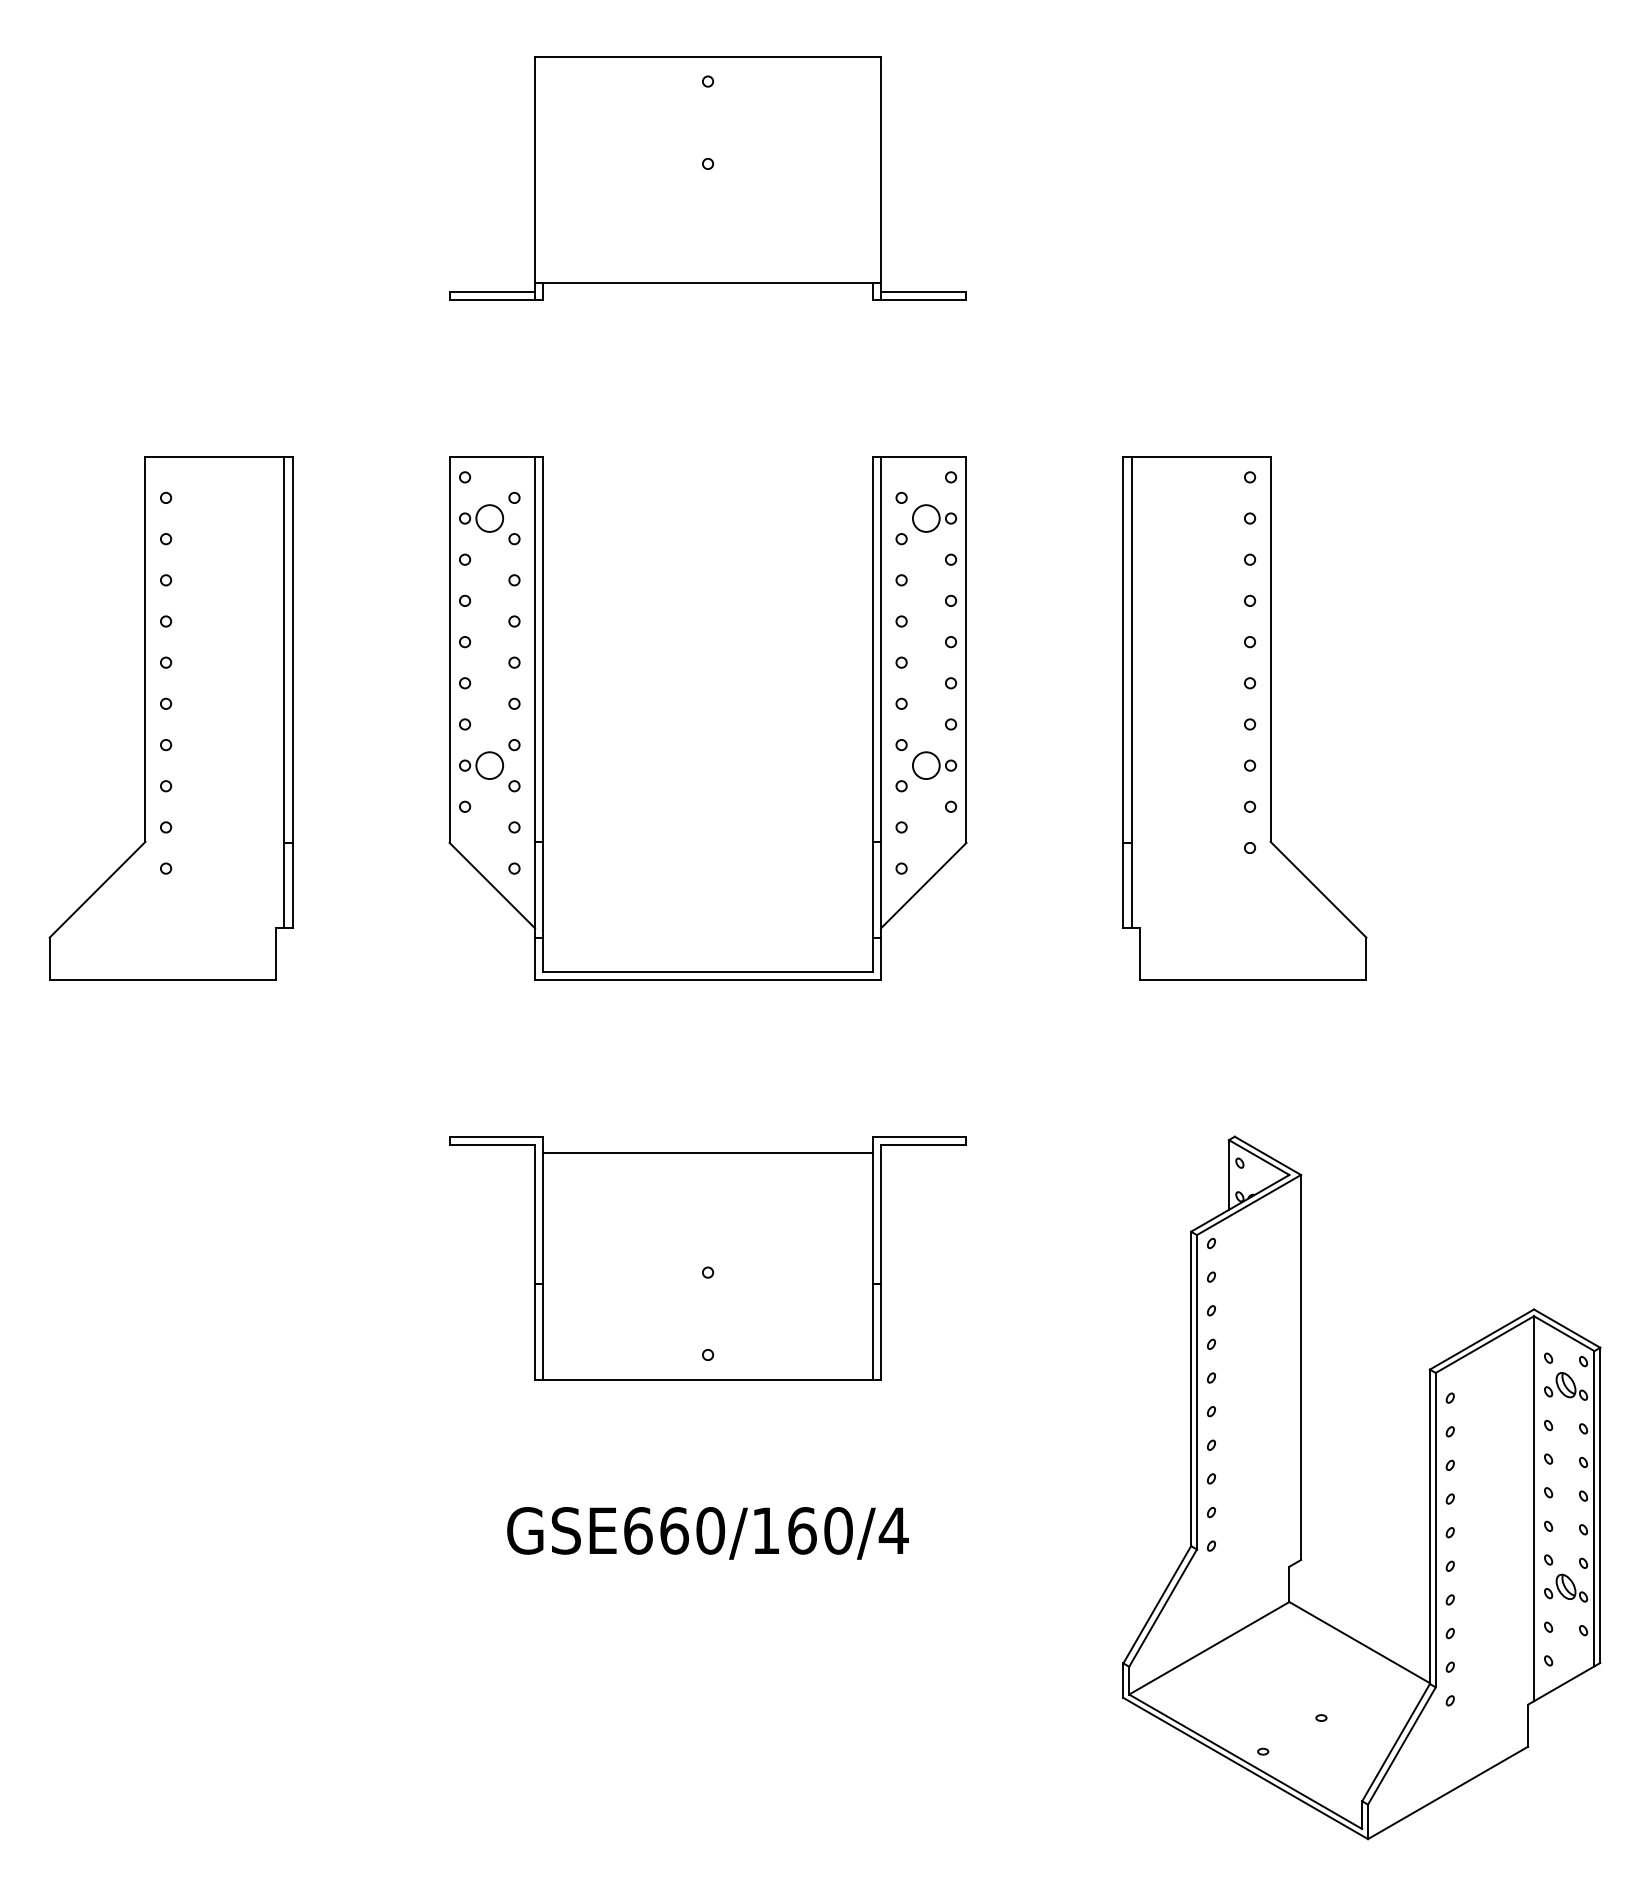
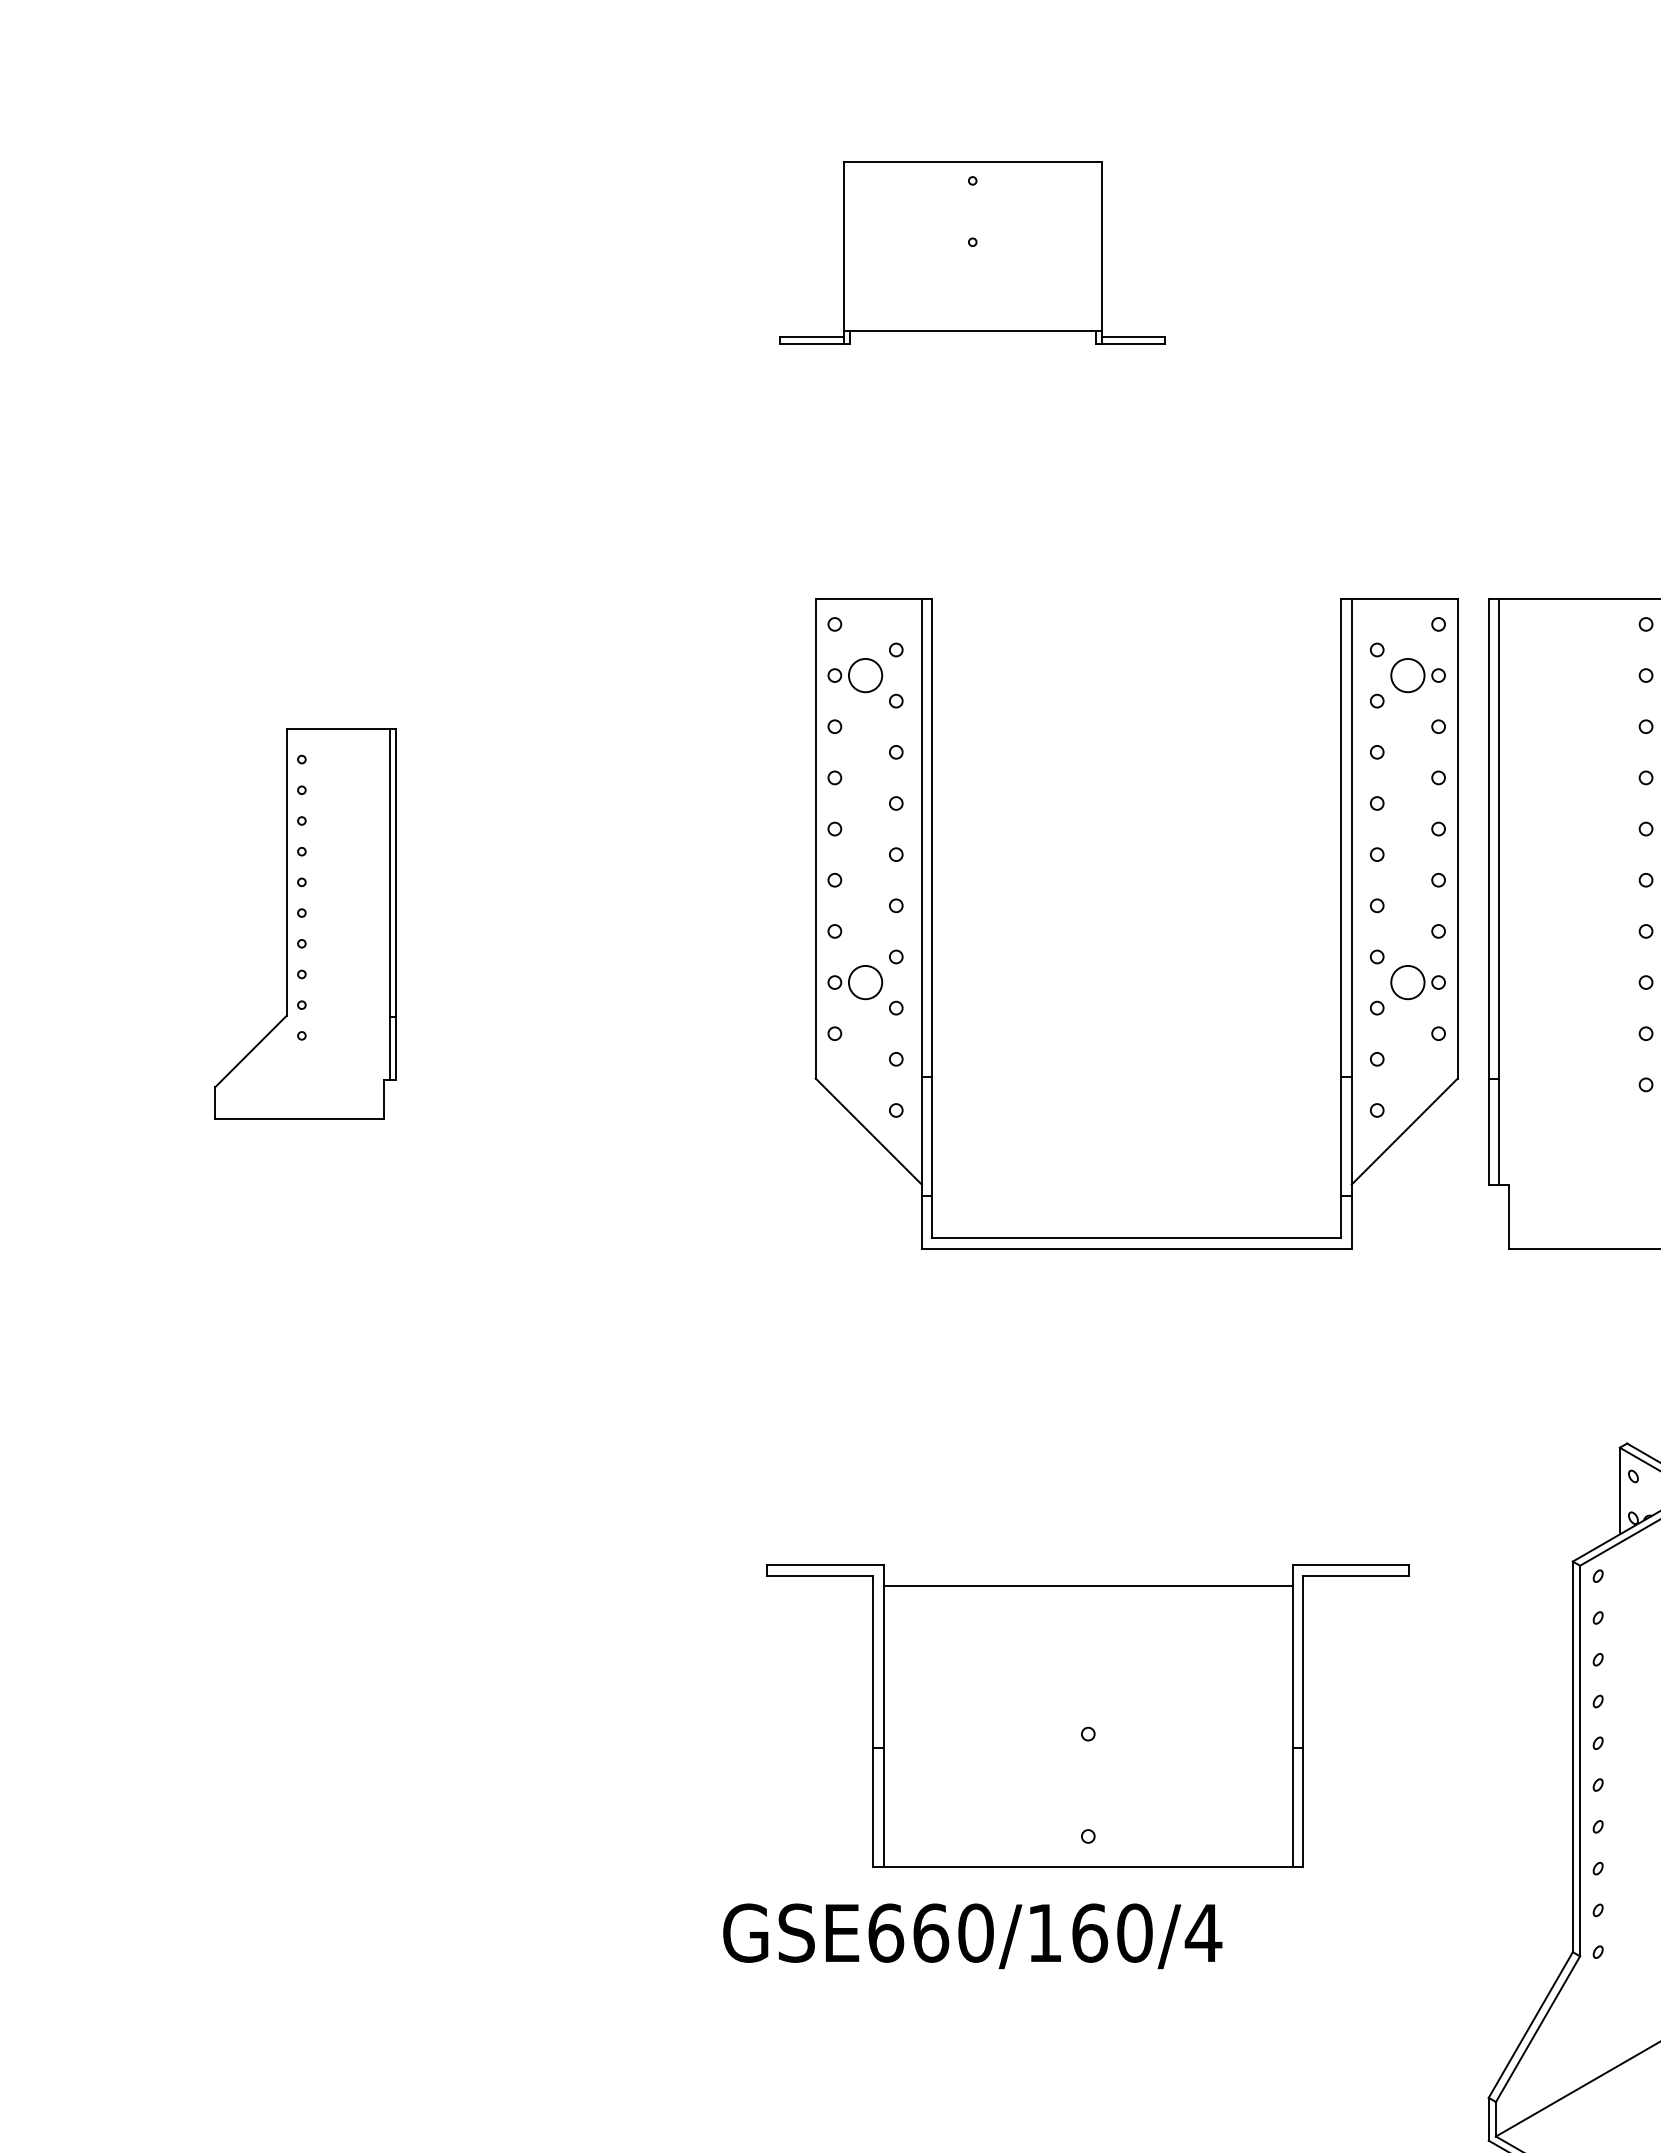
part: (707, 178) -> (972, 253), size x0.6
part: (170, 718) -> (304, 923), size x0.6
part: (543, 718) -> (932, 923), moved
part: (707, 1258) -> (1087, 1716), moved

